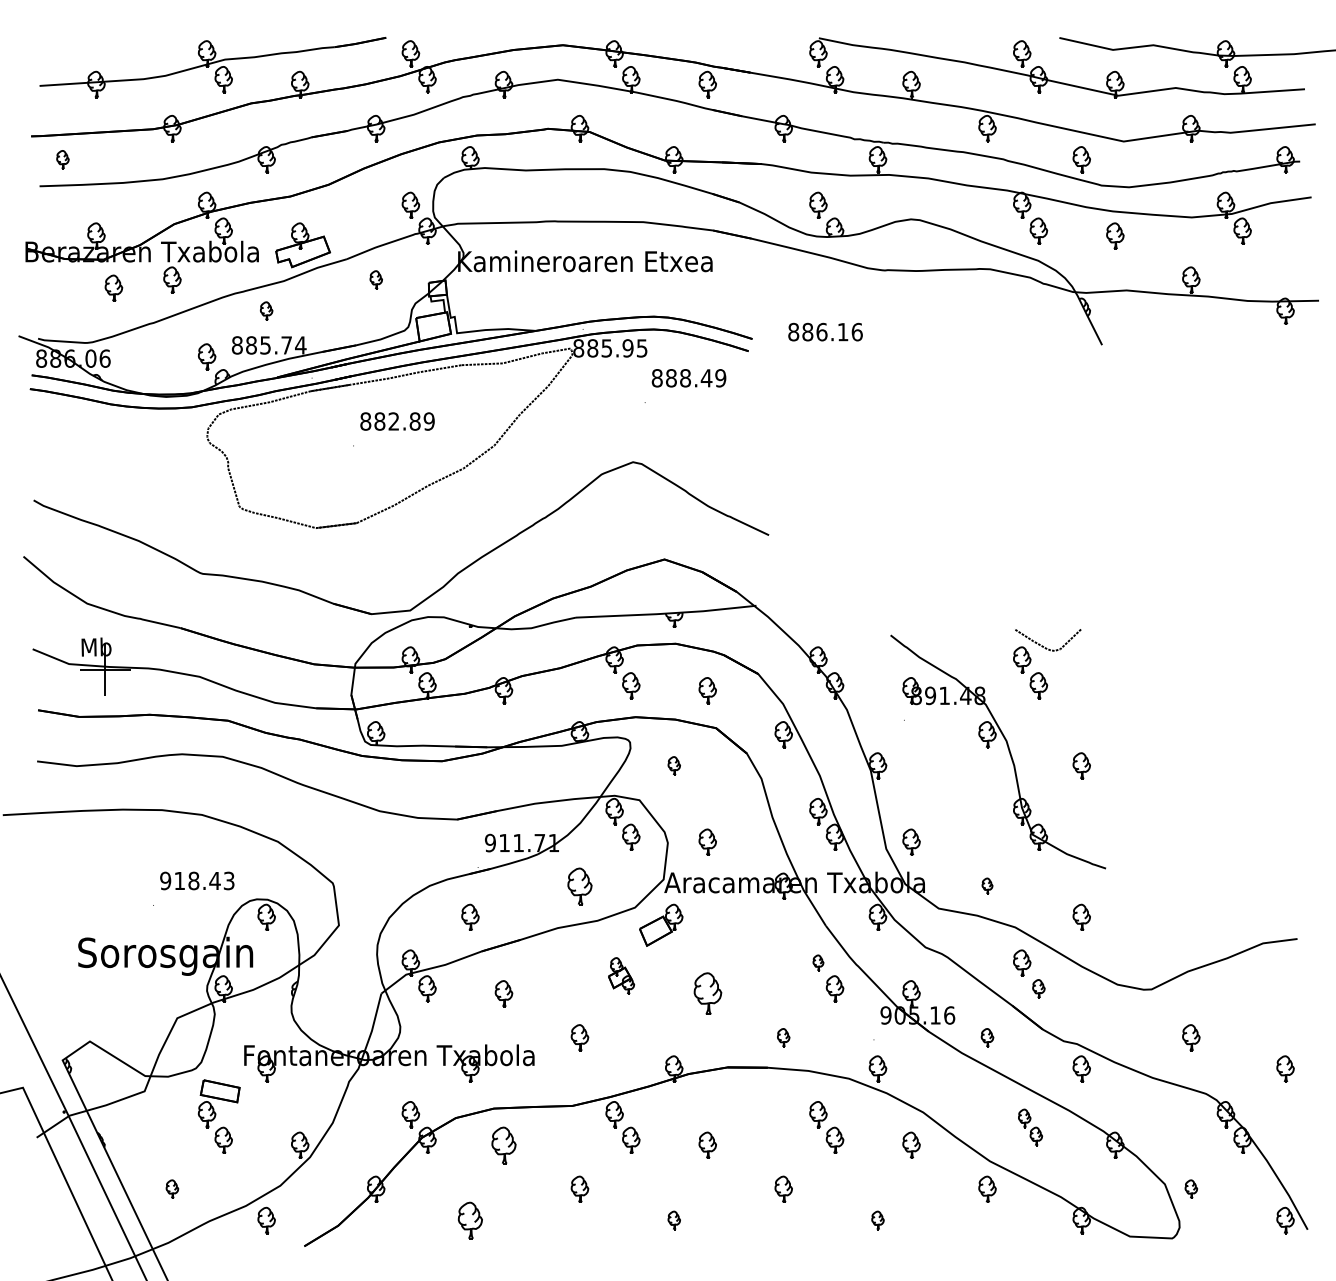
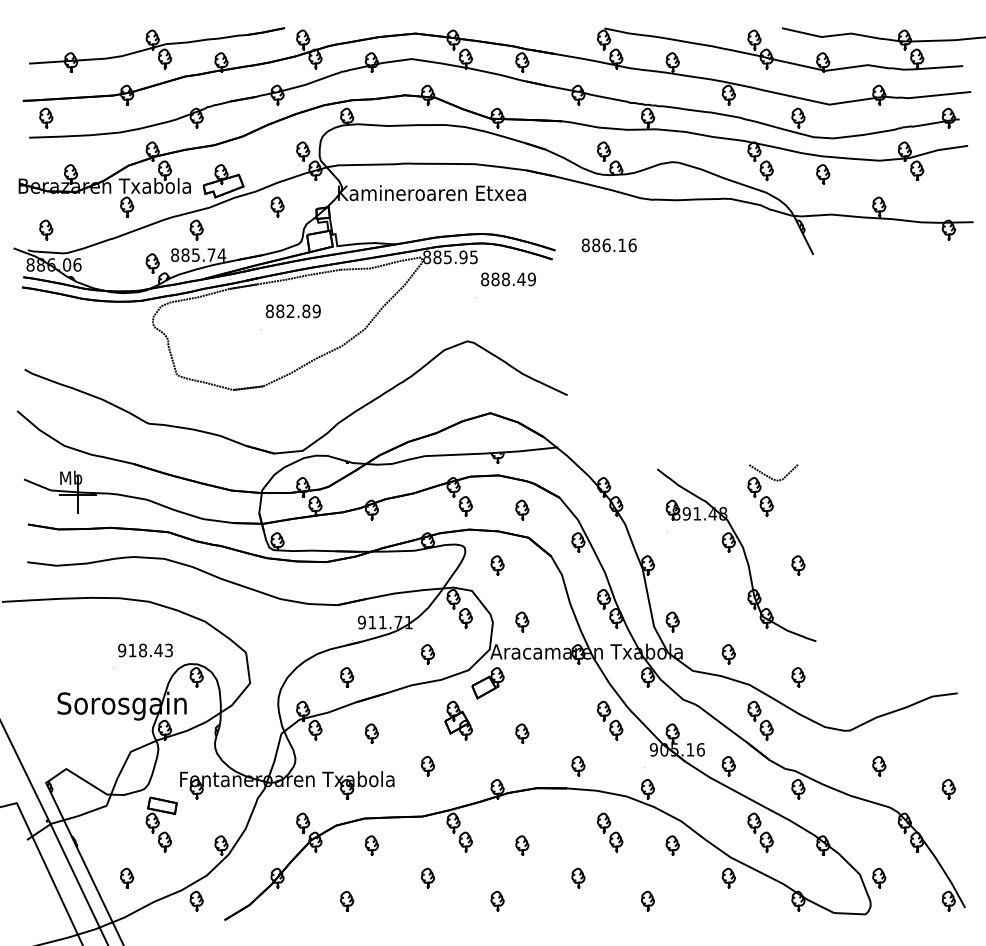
part: (62, 159) -> (46, 117), size x1.43
part: (376, 279) -> (277, 206), size x1.43
part: (113, 287) -> (46, 229), moved
part: (266, 310) -> (196, 229), size x1.43
part: (674, 765) -> (497, 565), size x1.43
part: (579, 885) -> (427, 653), size x0.71
part: (987, 885) -> (728, 653), size x1.67
part: (818, 962) -> (604, 710), size x1.67
part: (621, 975) -> (458, 720), size x1.43
part: (1038, 988) -> (766, 729), size x1.43
part: (707, 993) -> (522, 733), size x0.62
part: (783, 1037) -> (578, 766), size x1.43
part: (987, 1037) -> (728, 766), size x1.43
part: (1030, 1127) -> (760, 832), size x1.43
part: (503, 1144) -> (371, 845), size x0.71
part: (172, 1188) -> (127, 877), size x1.43
part: (1191, 1188) -> (879, 877), size x1.43
part: (470, 1220) -> (347, 901), size x0.71
part: (674, 1220) -> (497, 901), size x1.43
part: (877, 1220) -> (647, 901), size x1.43

